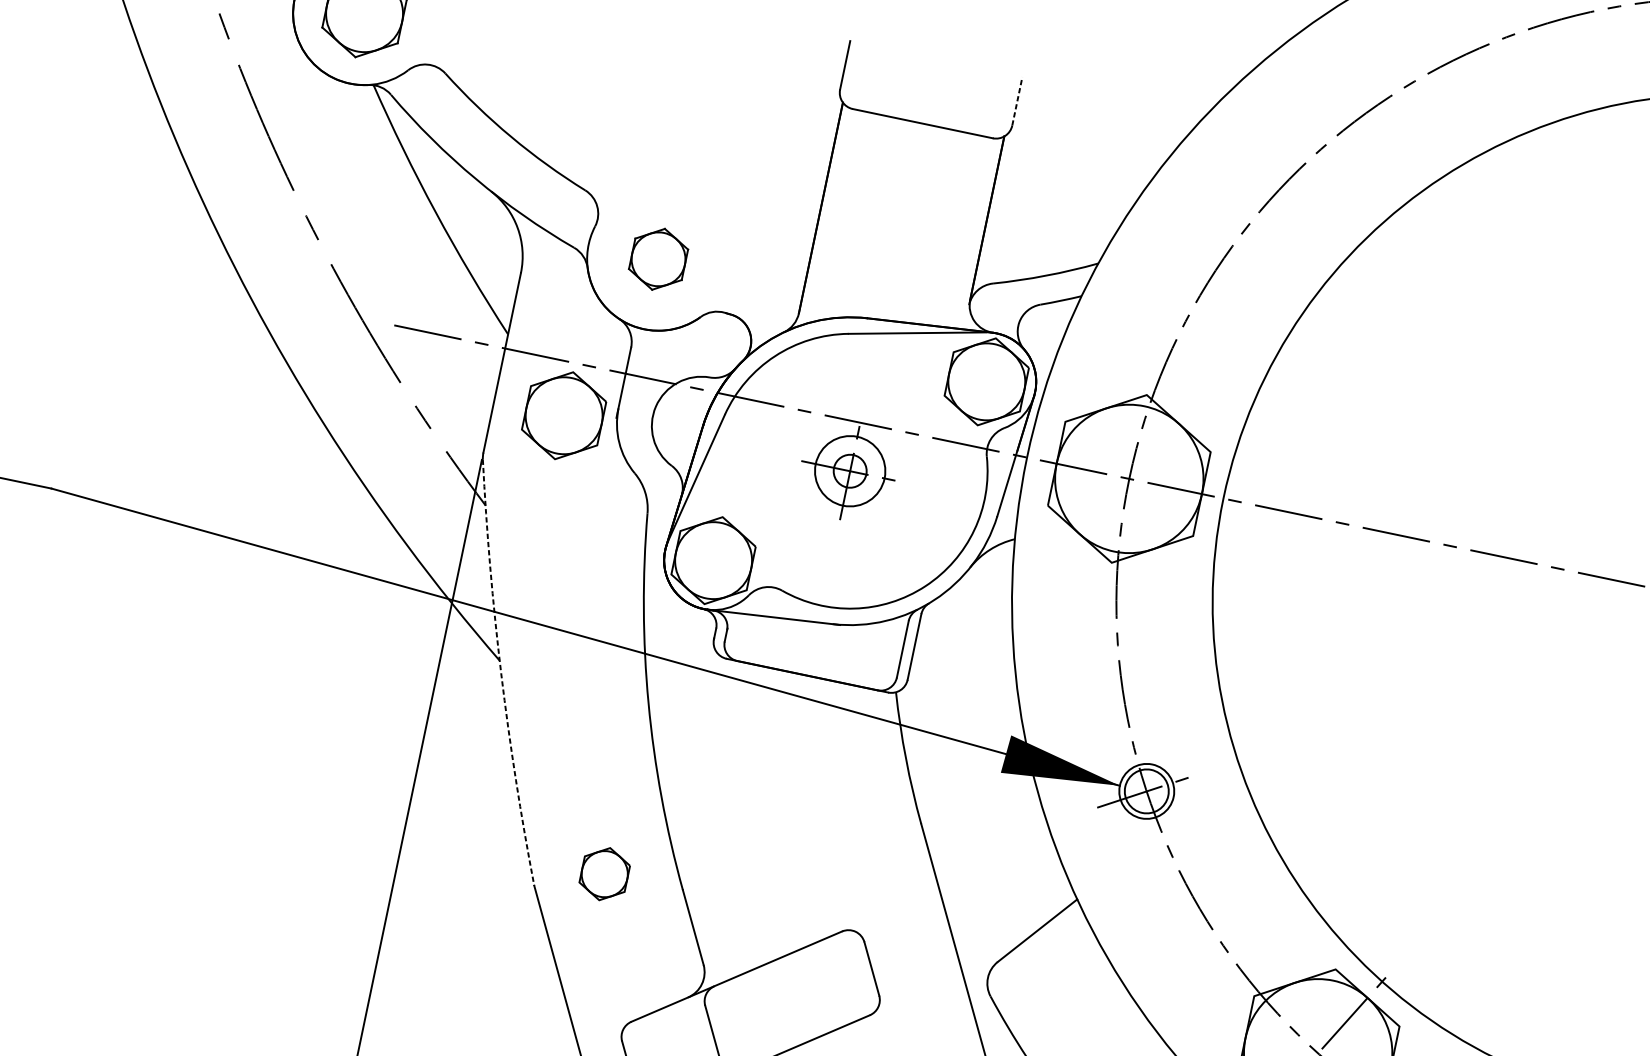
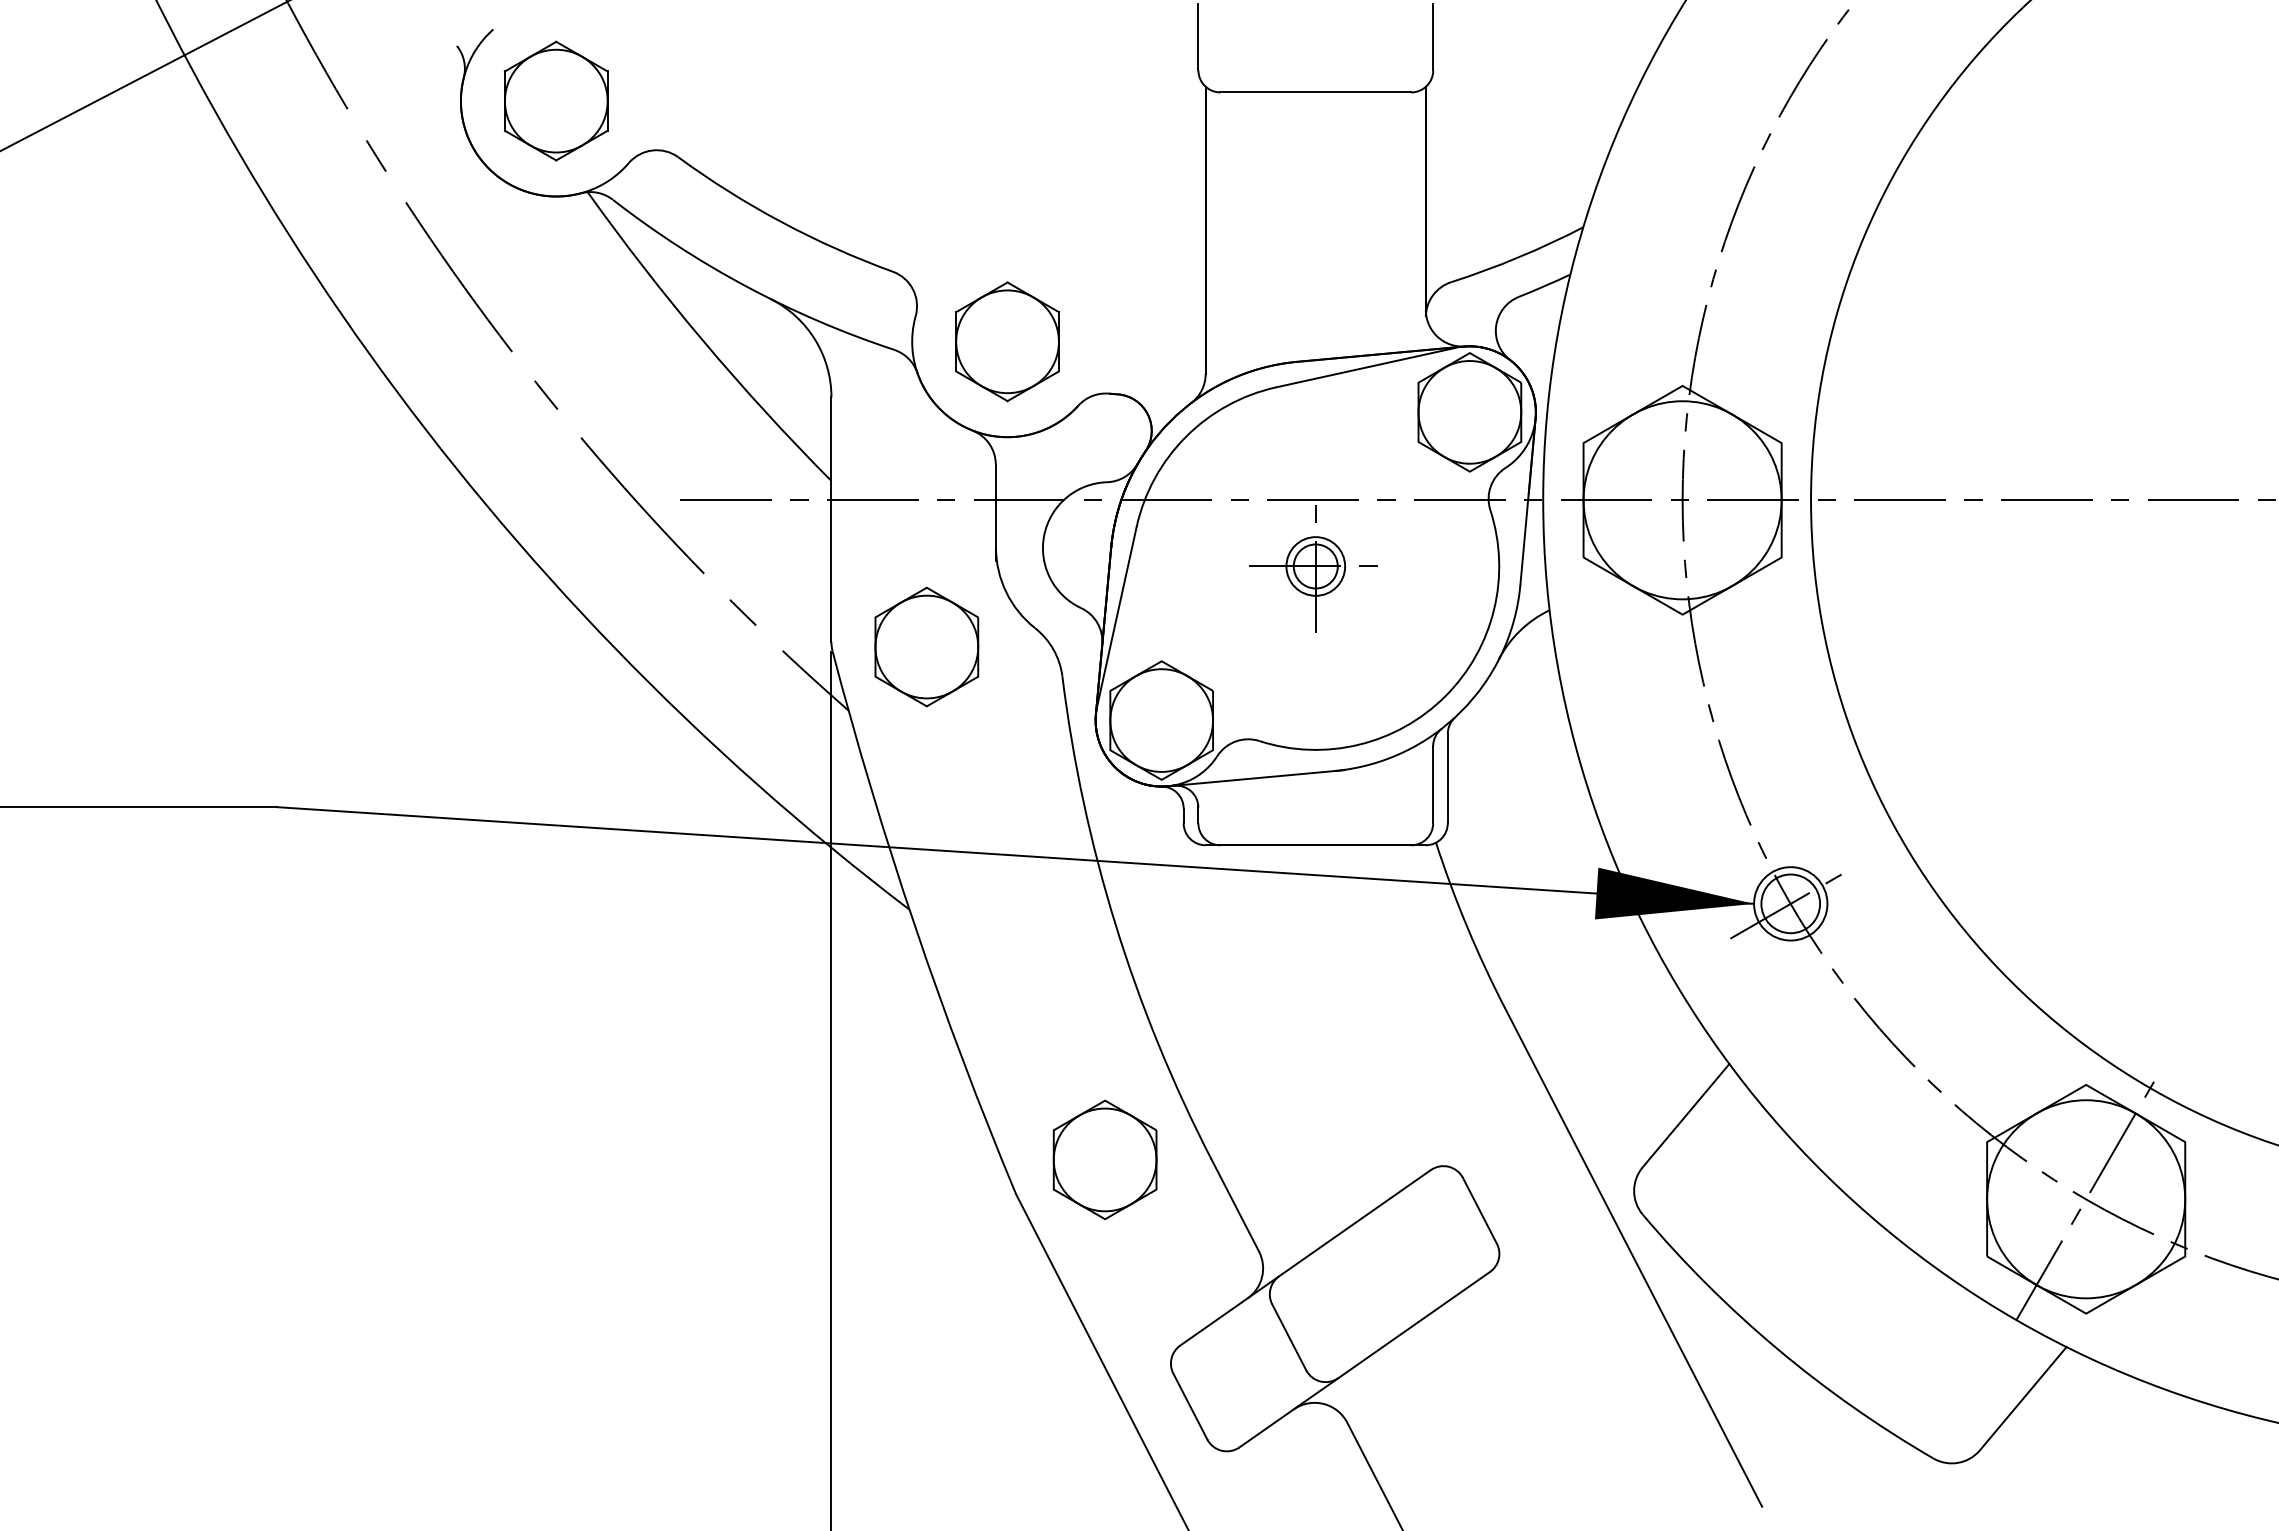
line: (1017, 100) -> (1433, 36), dashed -> solid
part: (658, 259) -> (1007, 341), size x1.43
part: (563, 415) -> (926, 646), moved
circle: (849, 471) -> (1315, 566), size x0.62
arc: (501, 673) -> (915, 926), dashed -> solid
part: (604, 873) -> (1104, 1159), size x1.67

